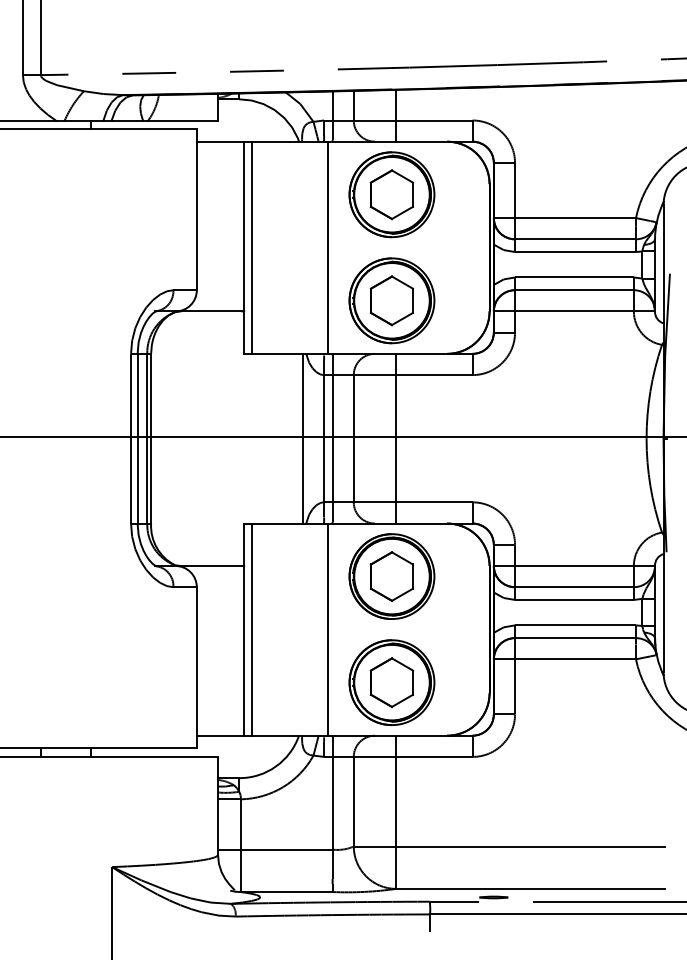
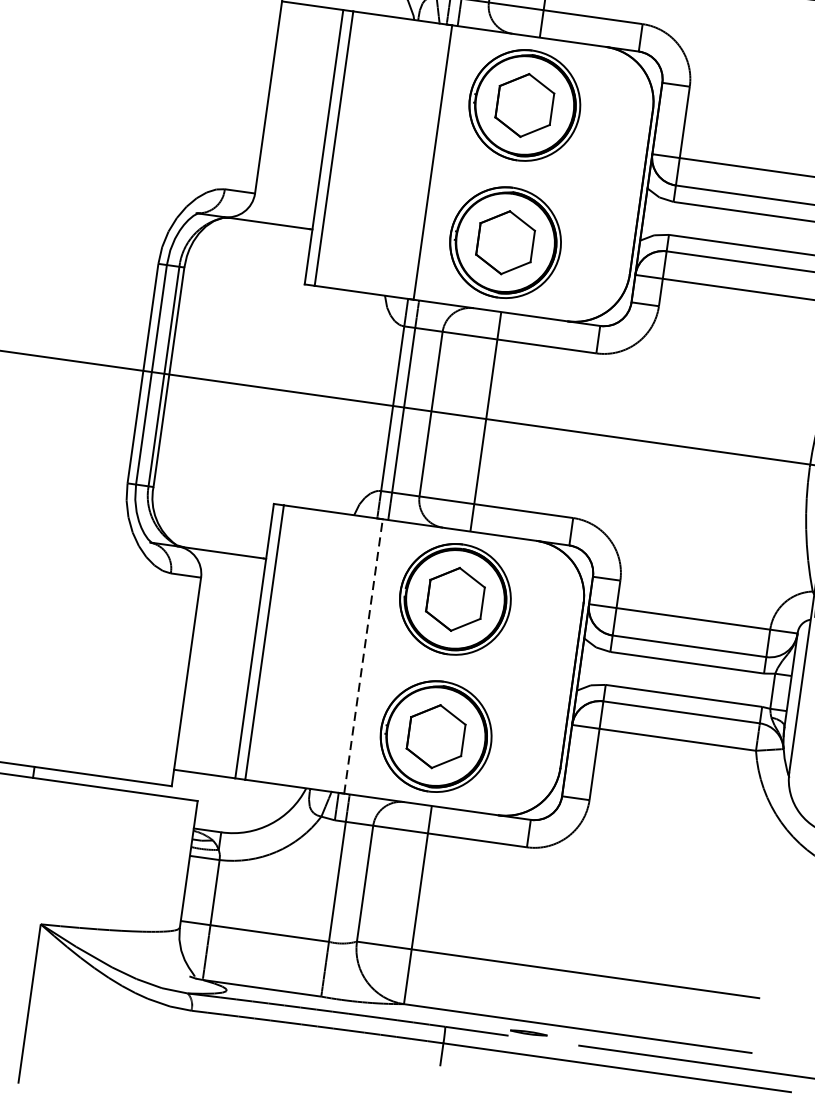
line: (302, 438) -> (364, 404), removed
line: (328, 629) -> (363, 656), solid -> dashed

